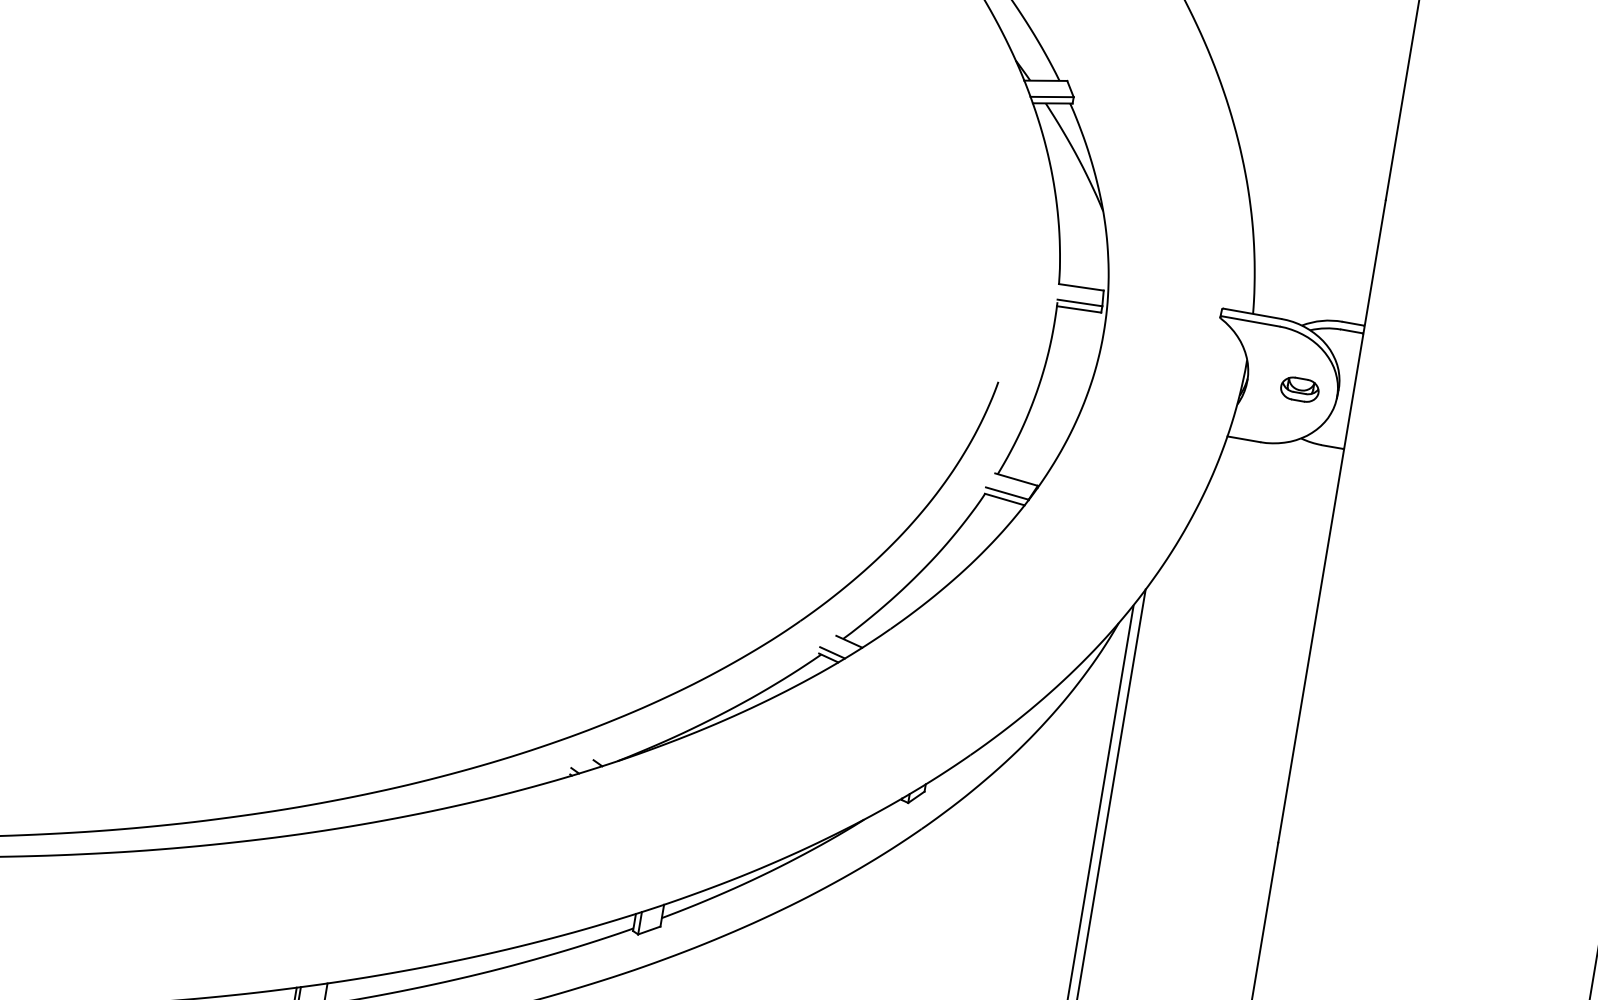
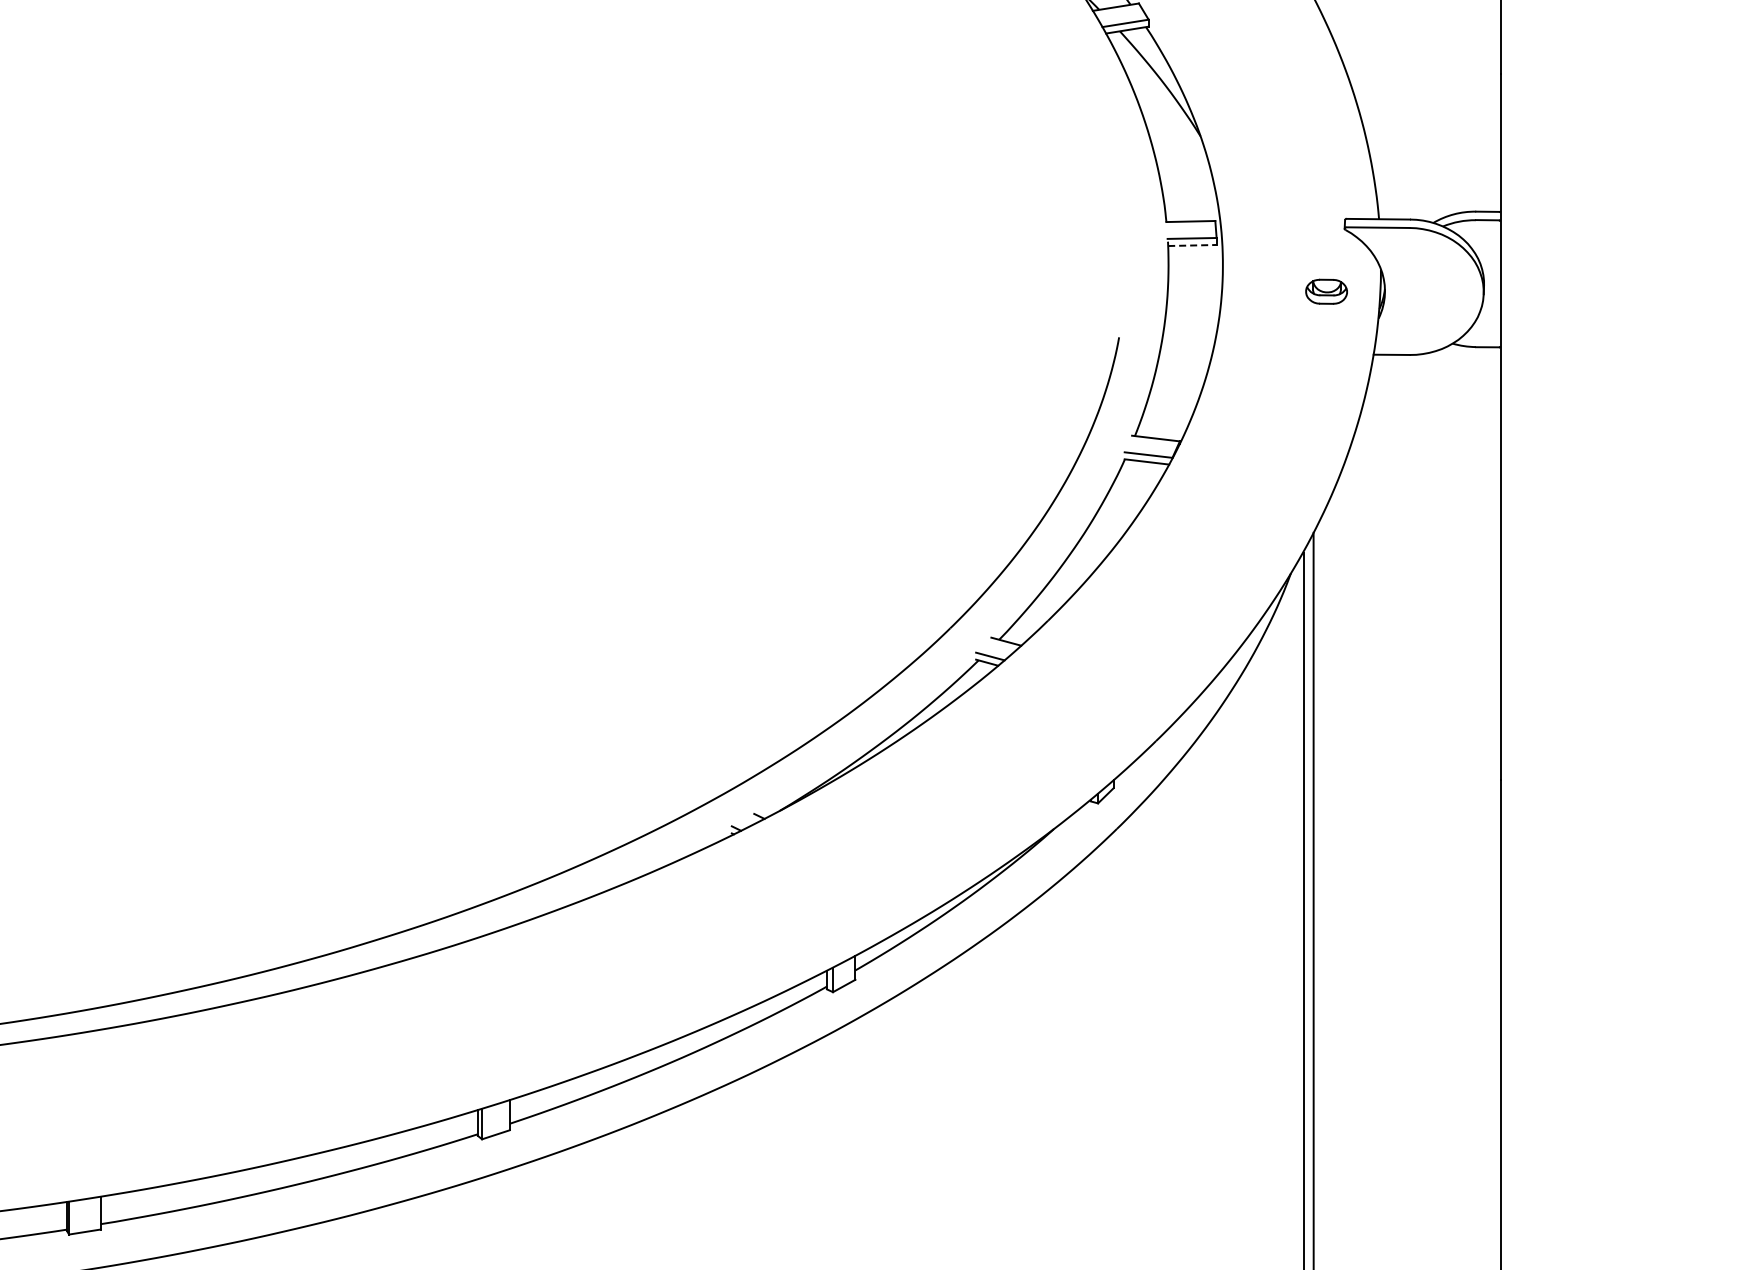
line: (1079, 309) -> (1192, 245), solid -> dashed
part: (1299, 389) -> (1326, 291), moved

